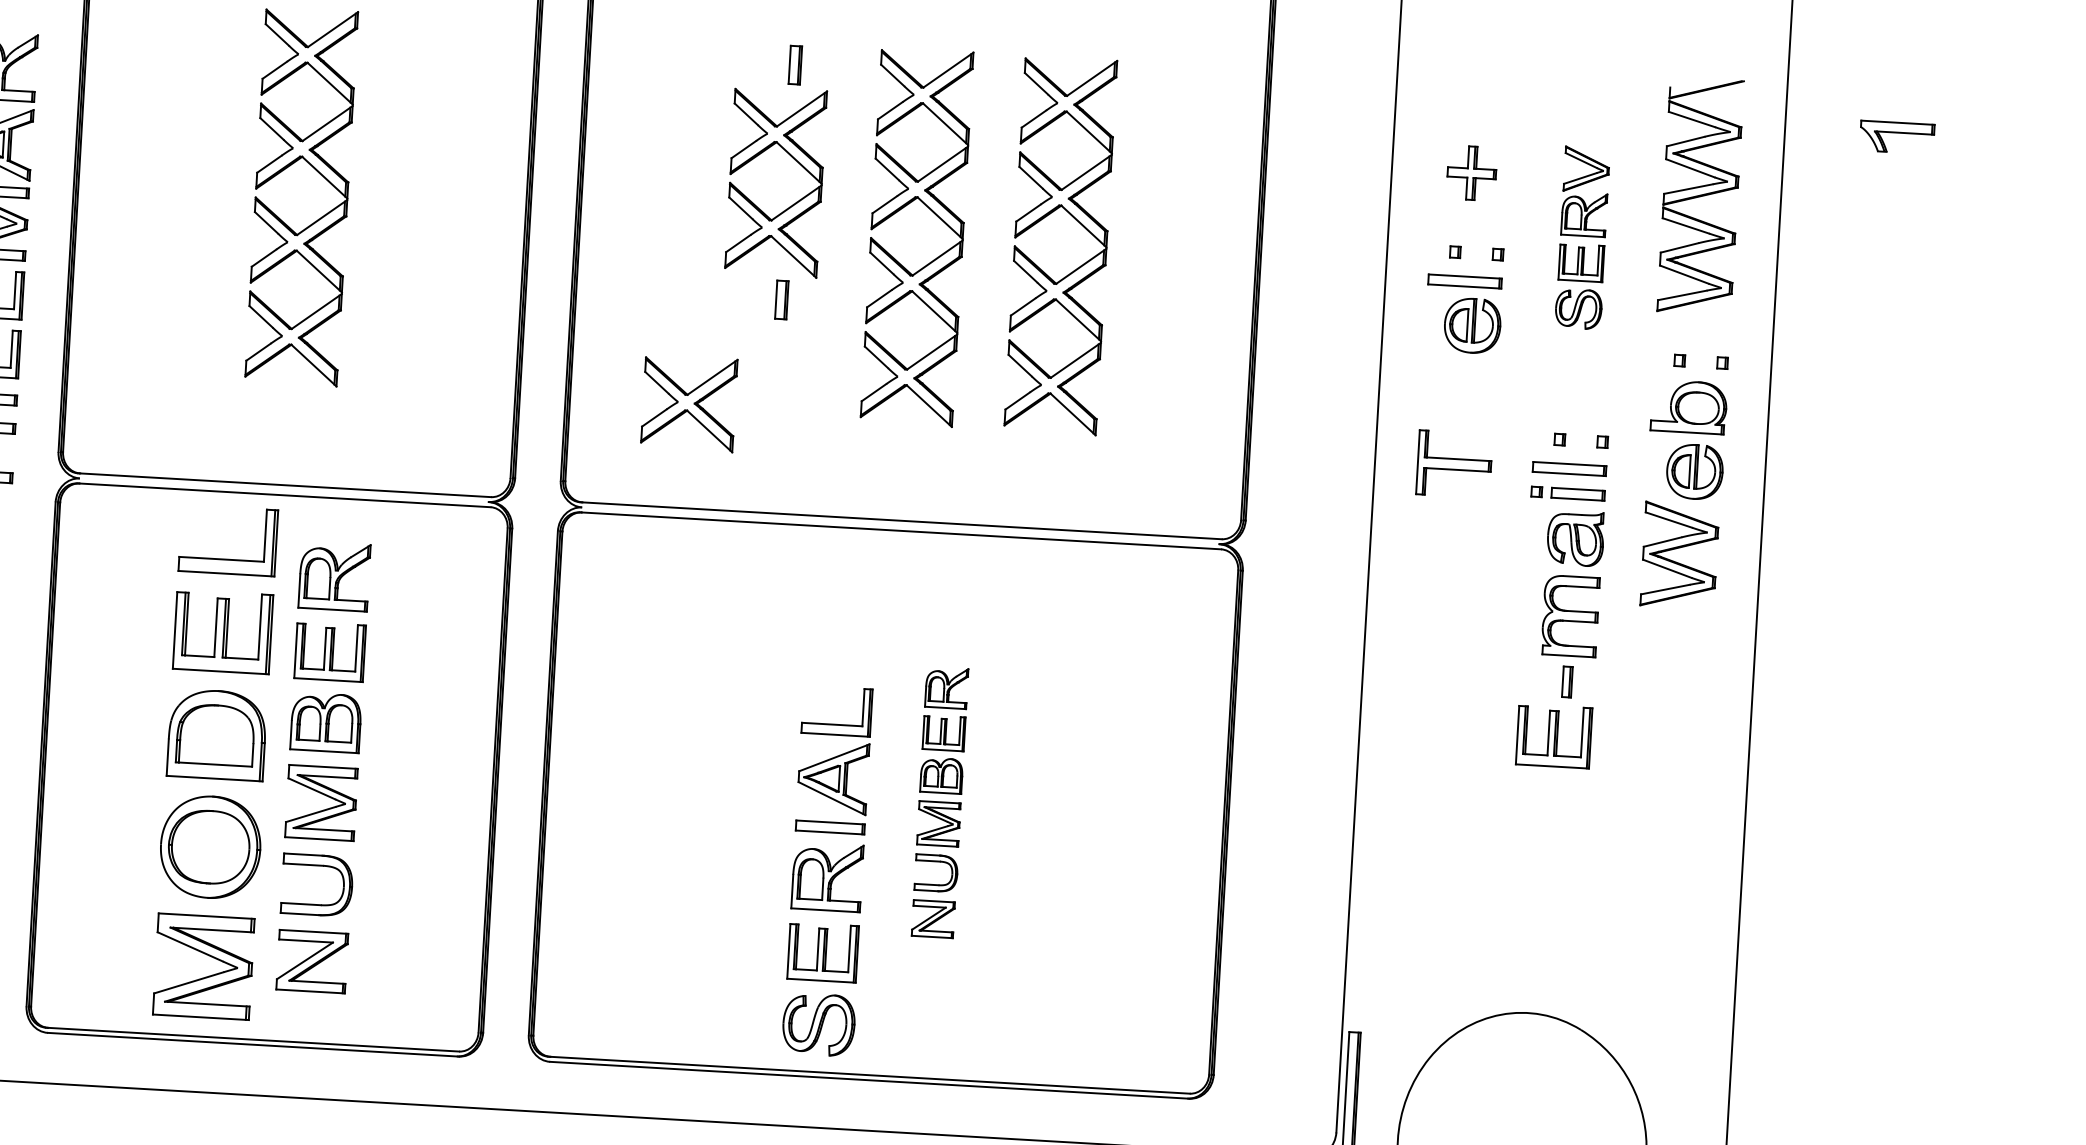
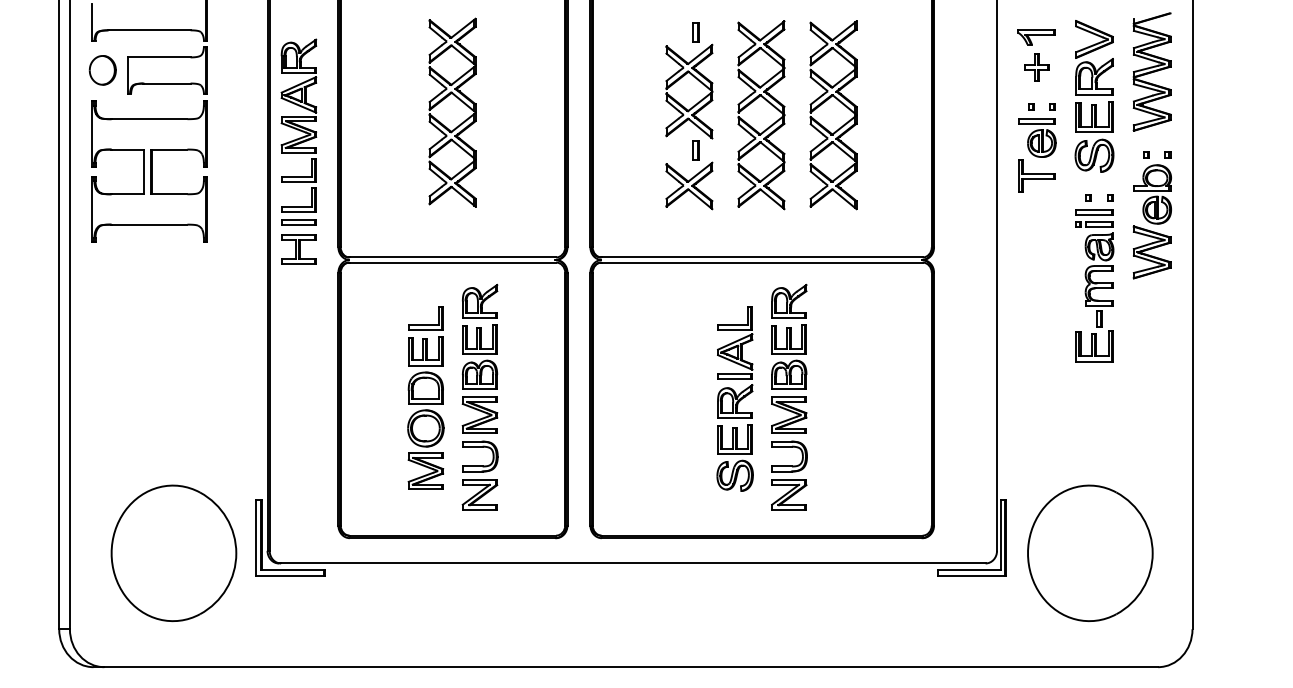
part: (1896, 138) -> (1036, 37), moved
part: (1582, 238) -> (1094, 96), size x1.67
part: (689, 402) -> (689, 185), moved
part: (1453, 462) -> (1036, 175), moved
part: (214, 761) -> (425, 397), size x0.71
part: (940, 800) -> (789, 396), size x1.67
part: (826, 870) -> (734, 398), moved

